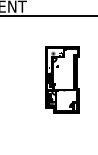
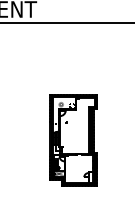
part: (62, 79) -> (73, 140), moved

